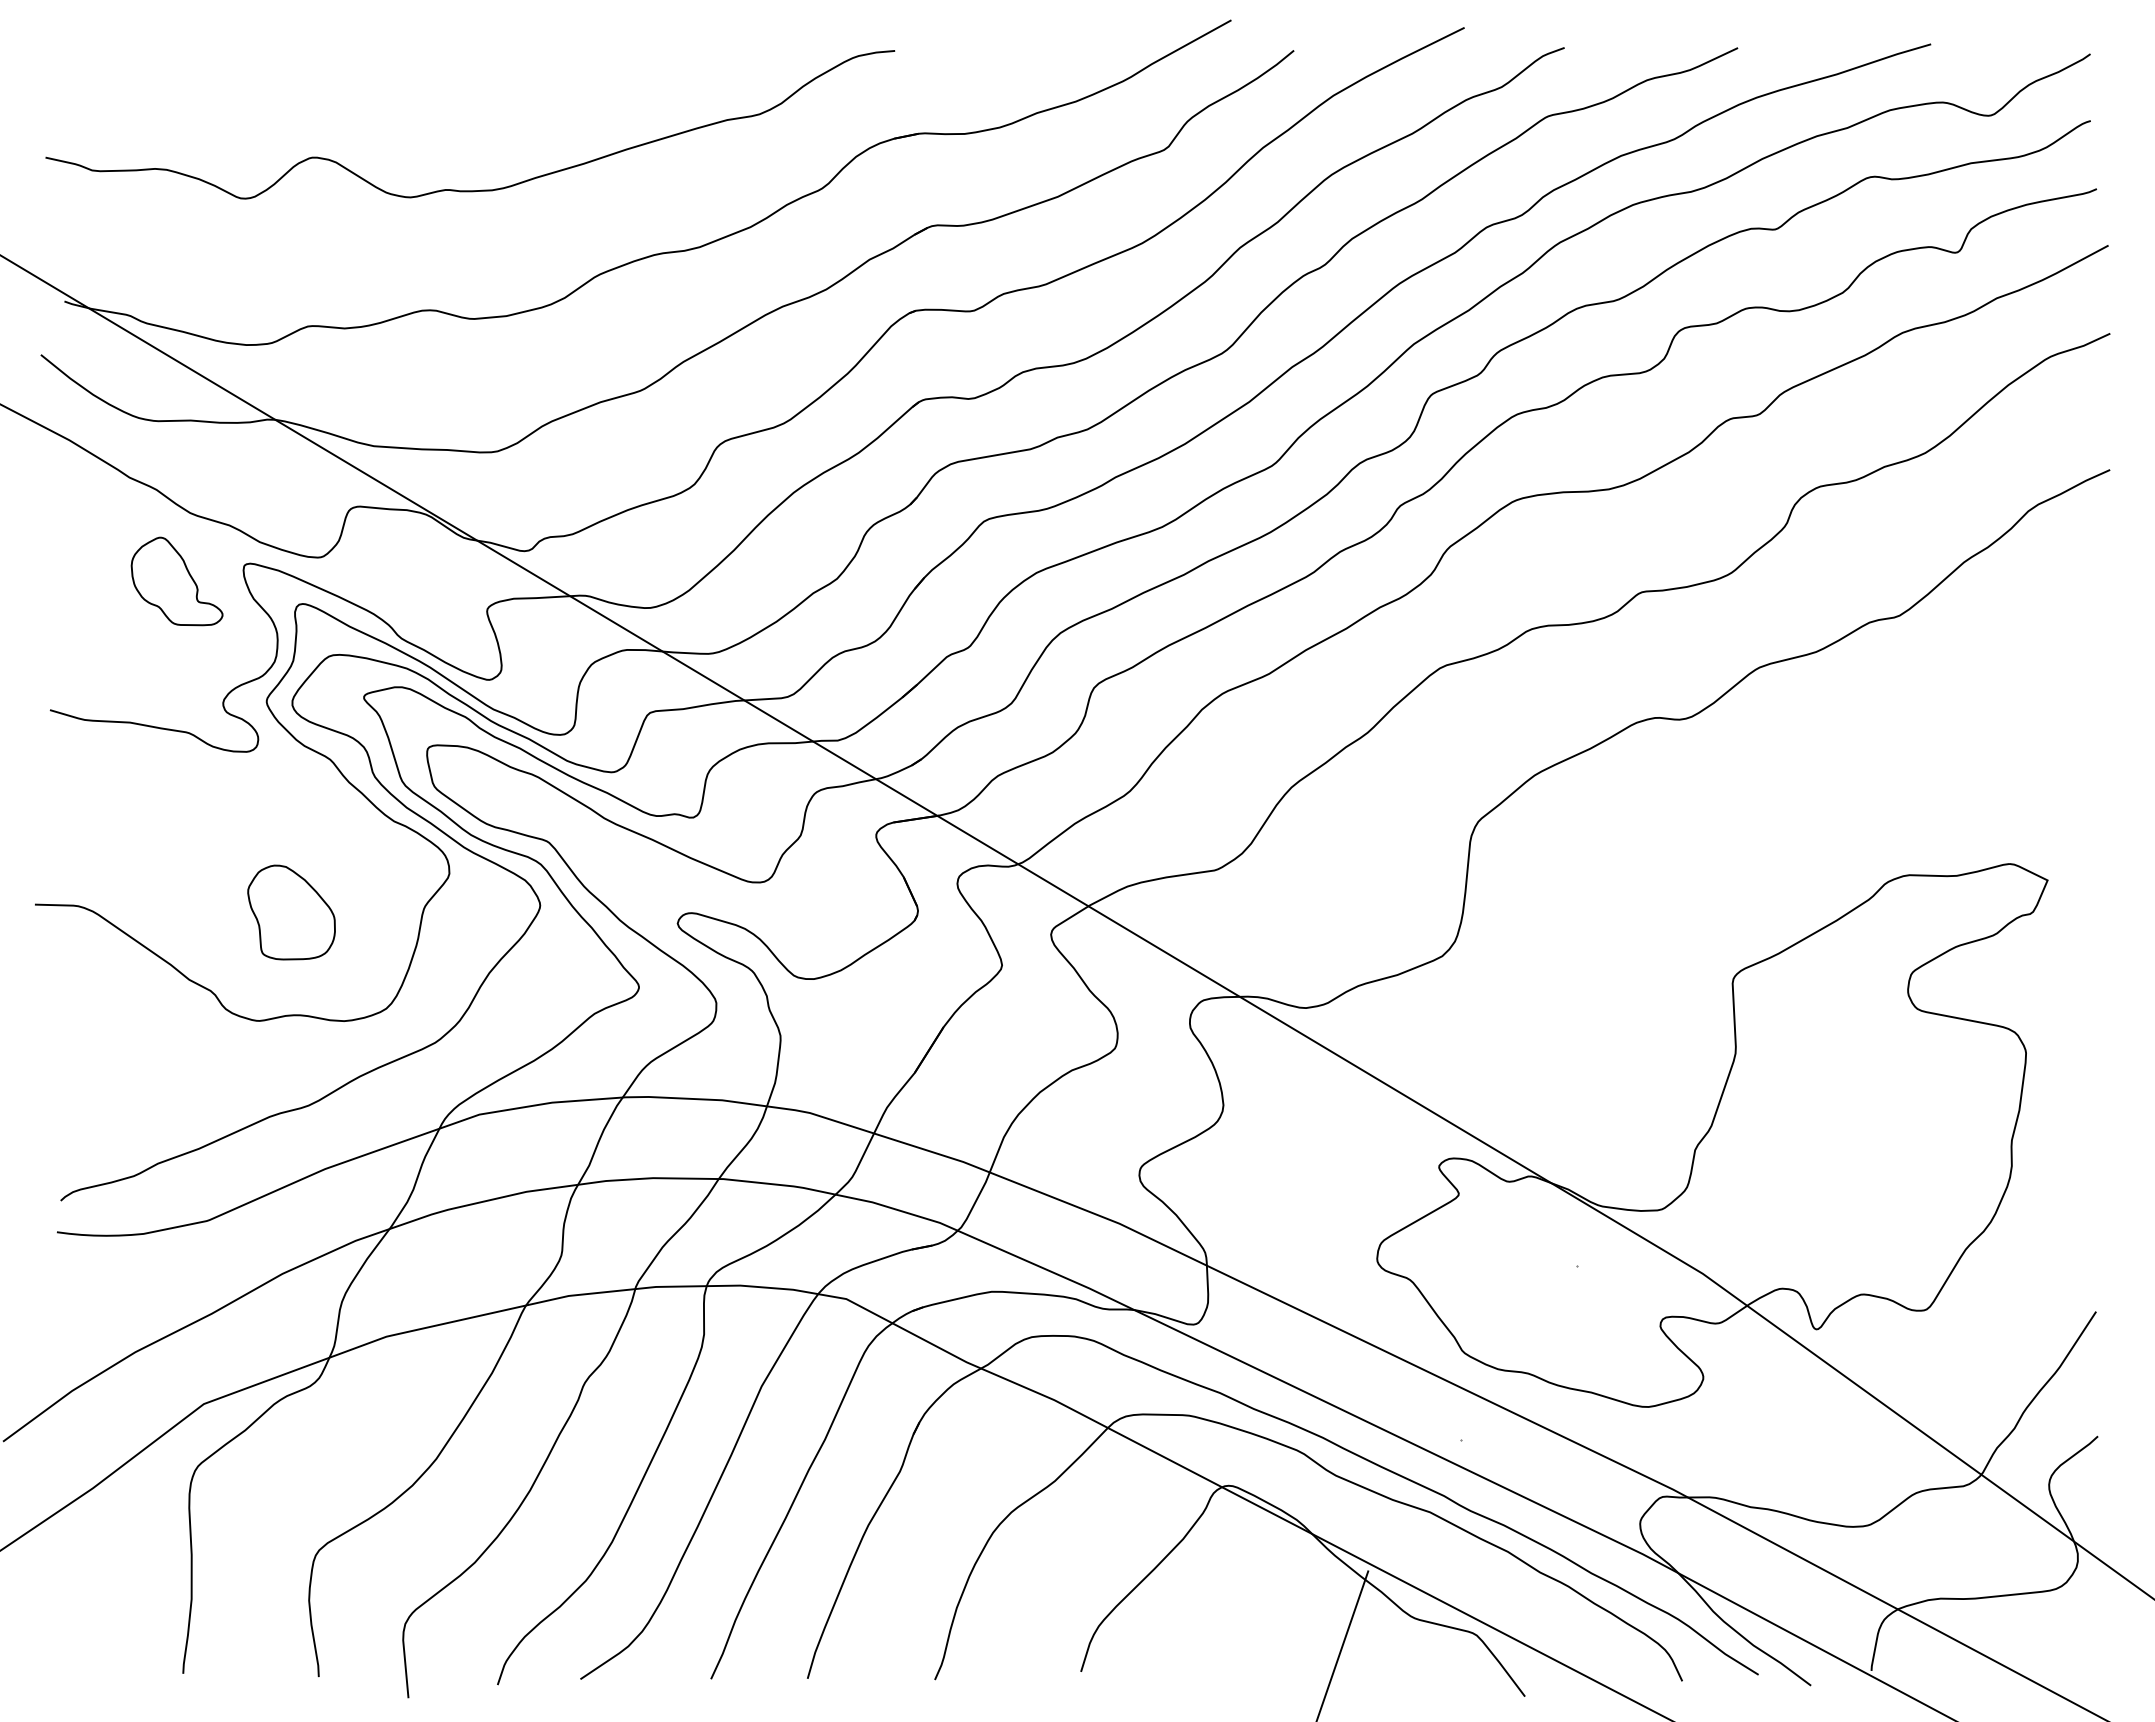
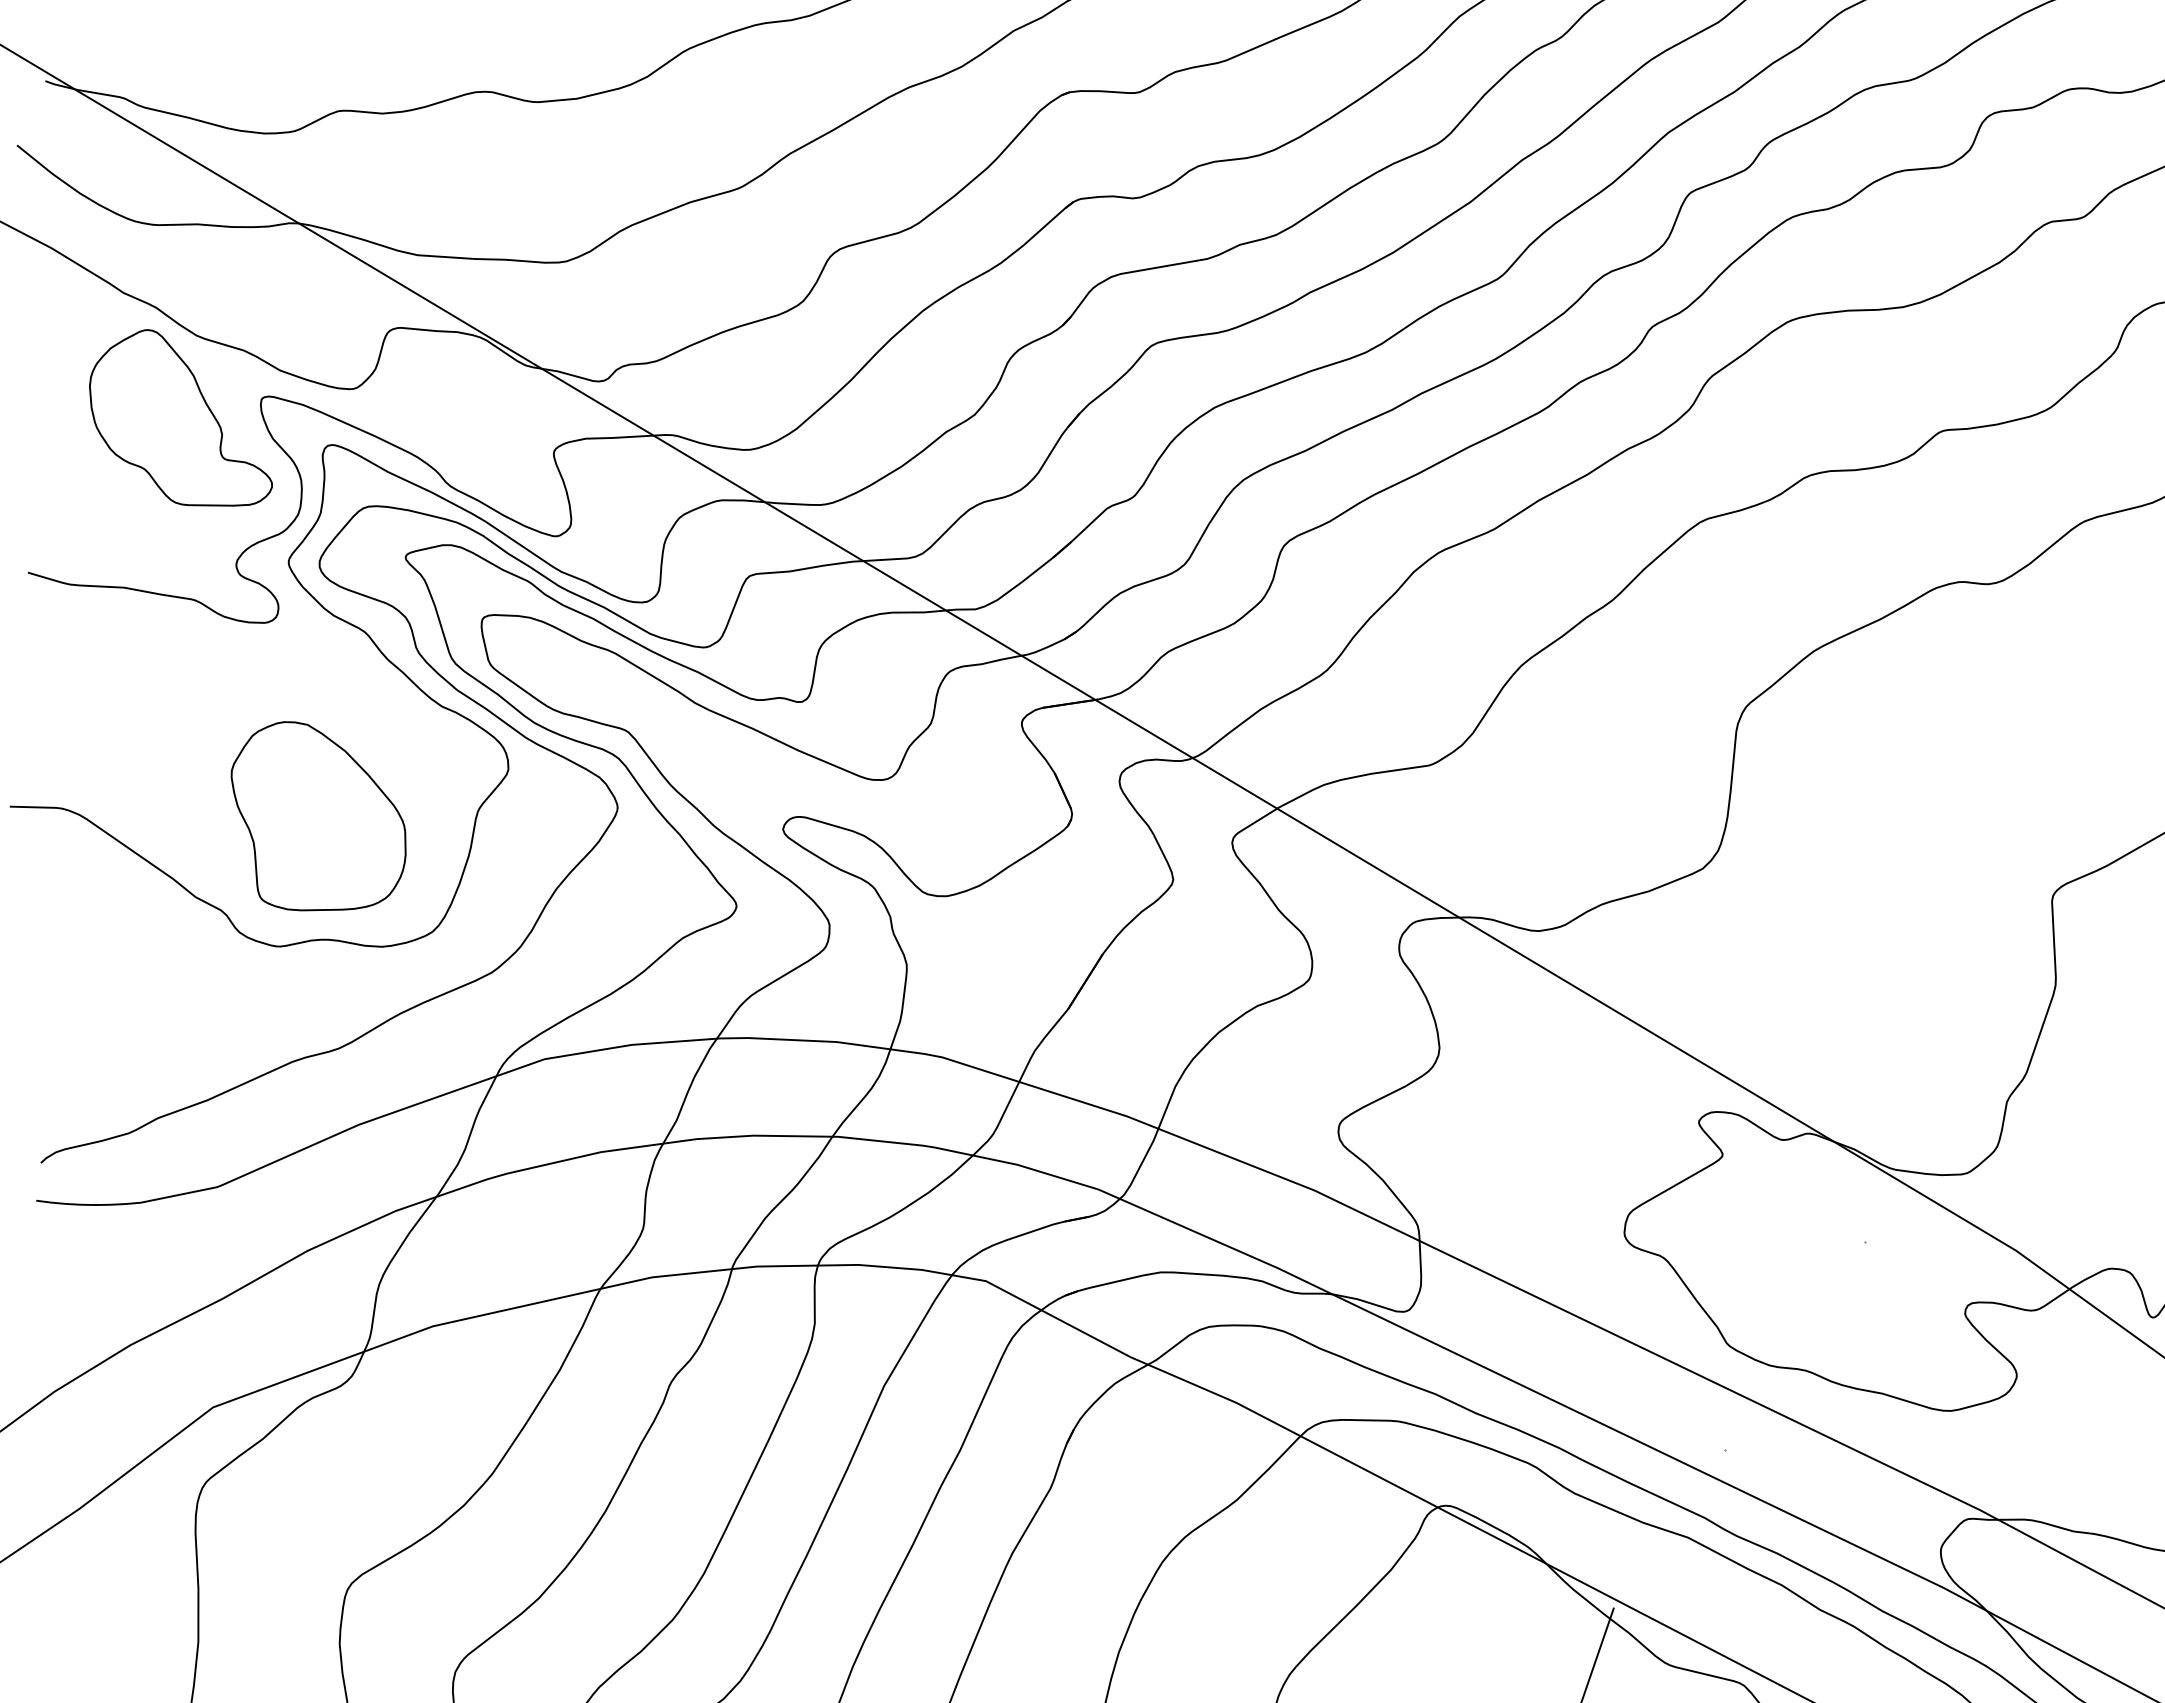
part: (176, 581) -> (180, 417), size x1.67
part: (291, 912) -> (318, 816), size x1.67

